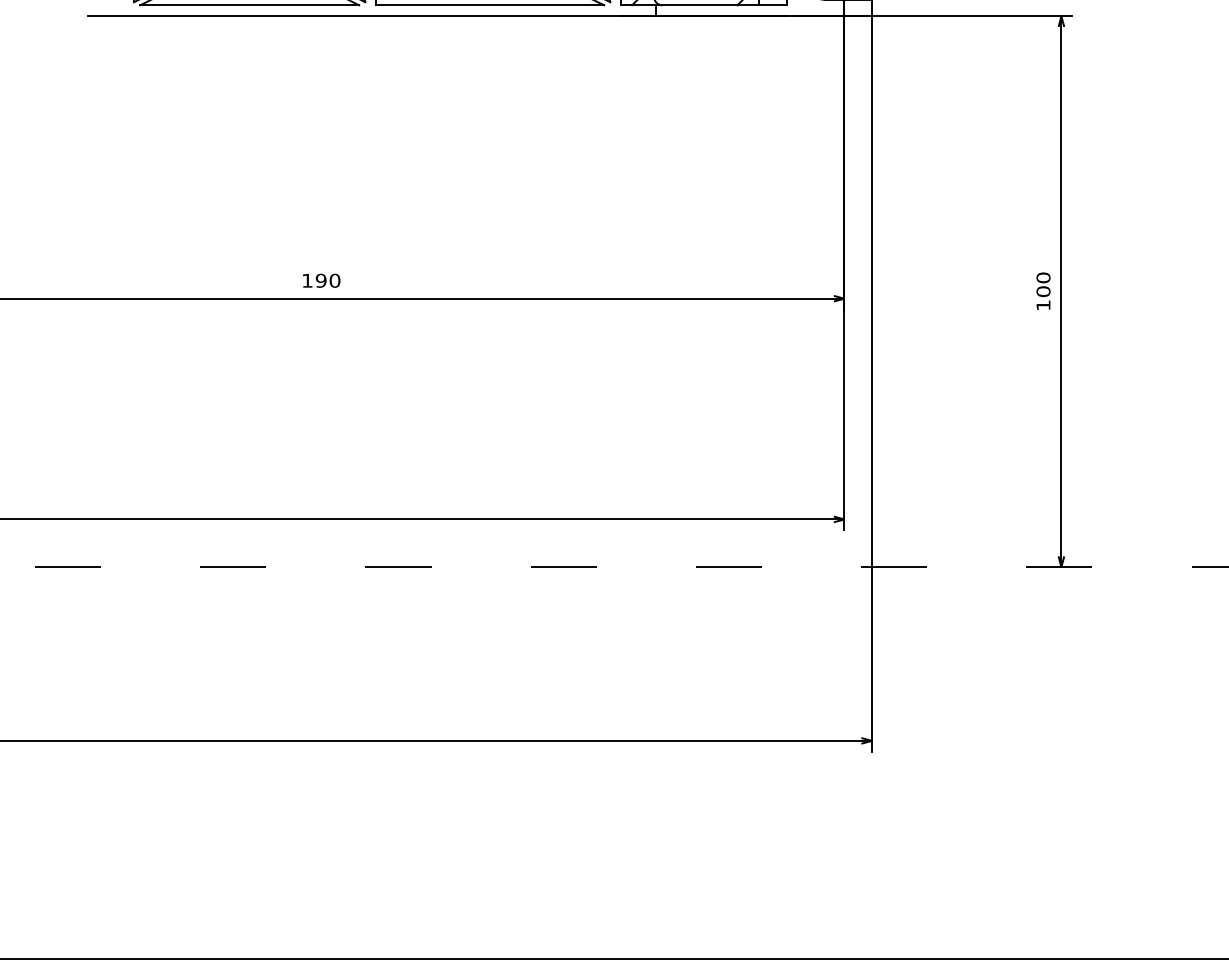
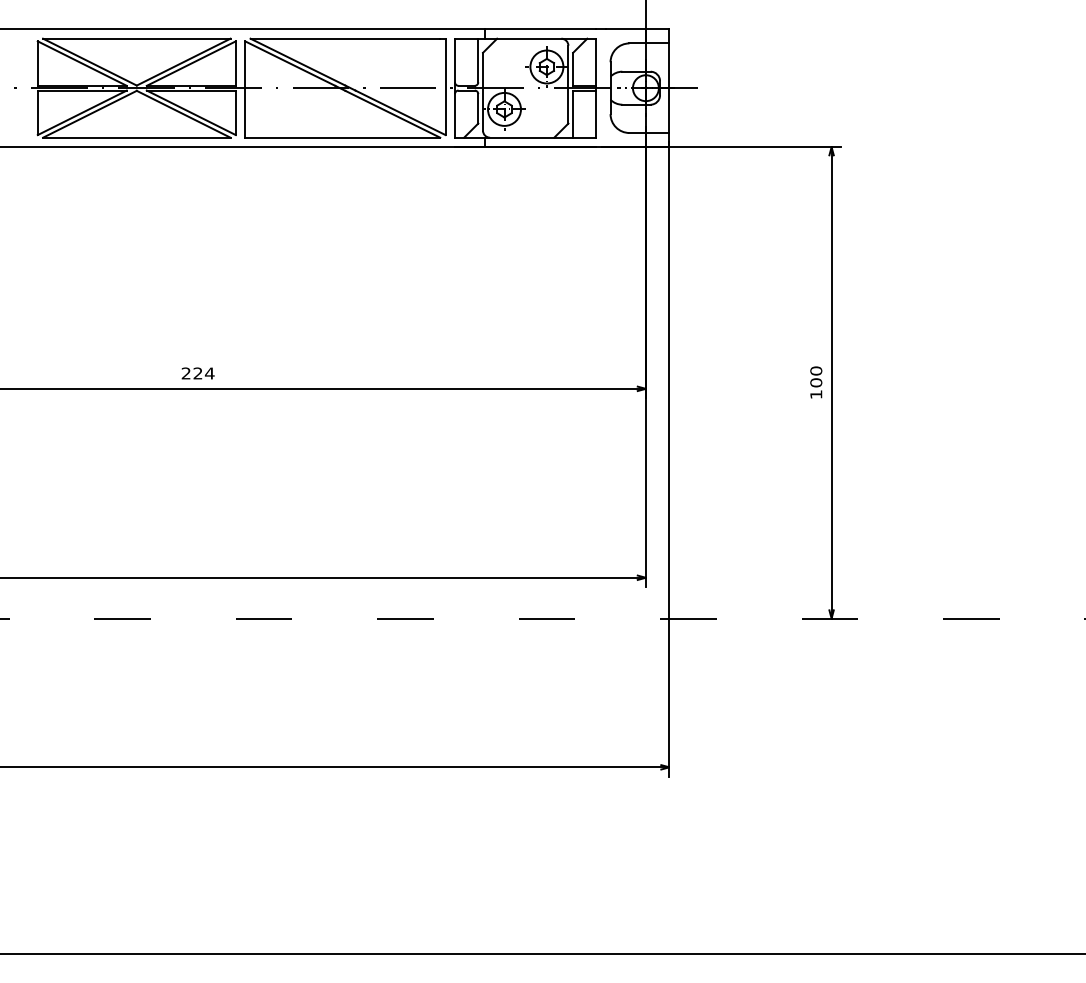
text: (320, 280) -> (197, 373), 190 -> 224

